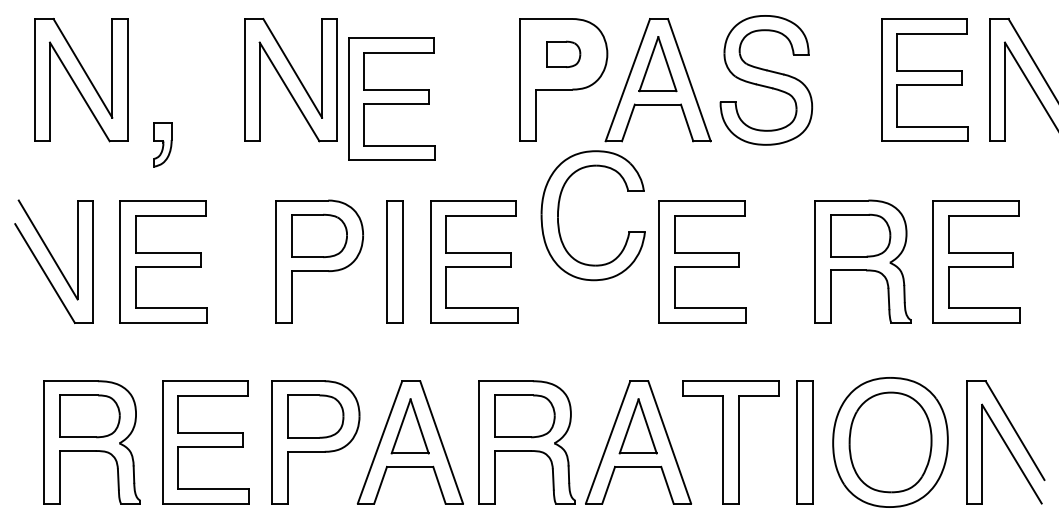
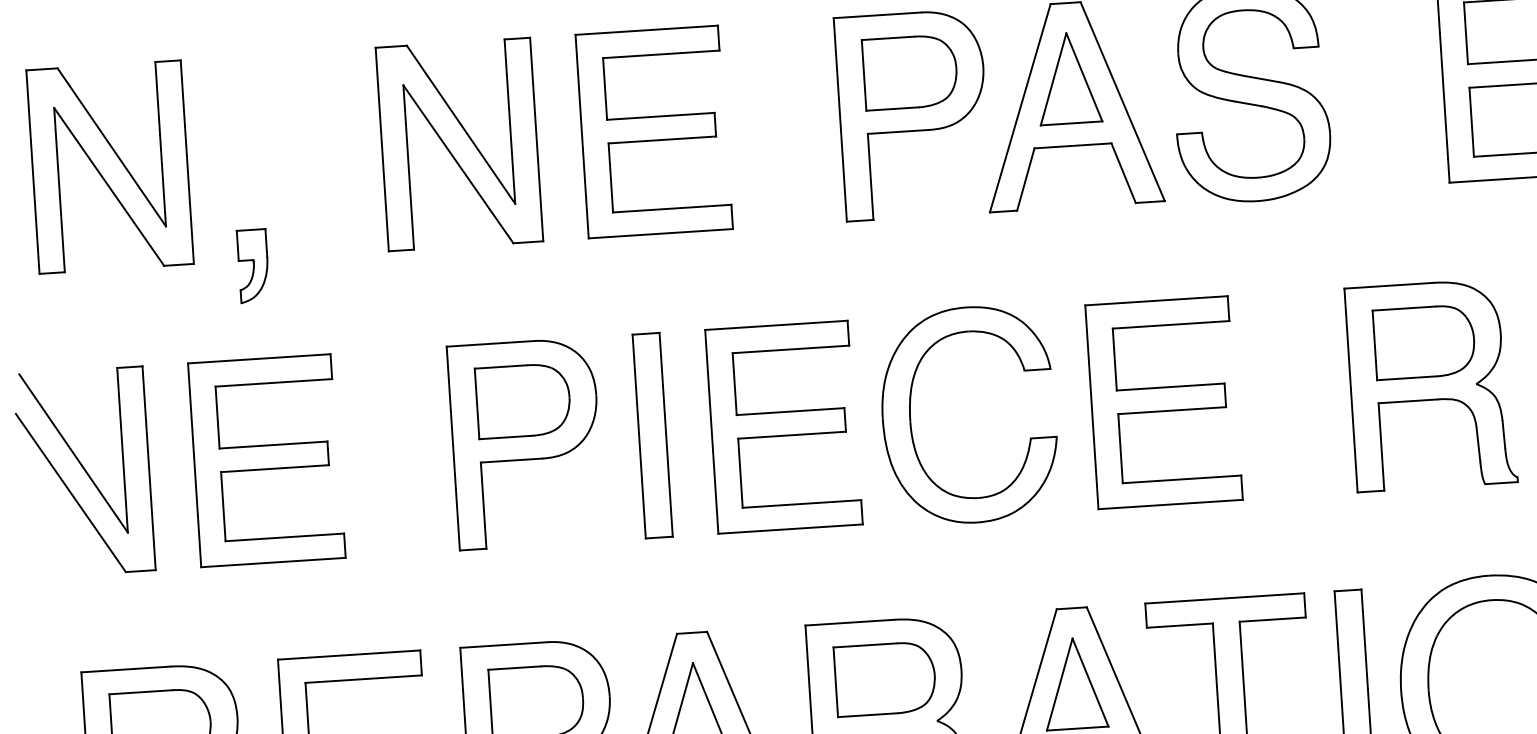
part: (563, 54) -> (910, 72), size x1.67
part: (391, 98) -> (653, 130), moved
part: (559, 209) -> (912, 408), moved

